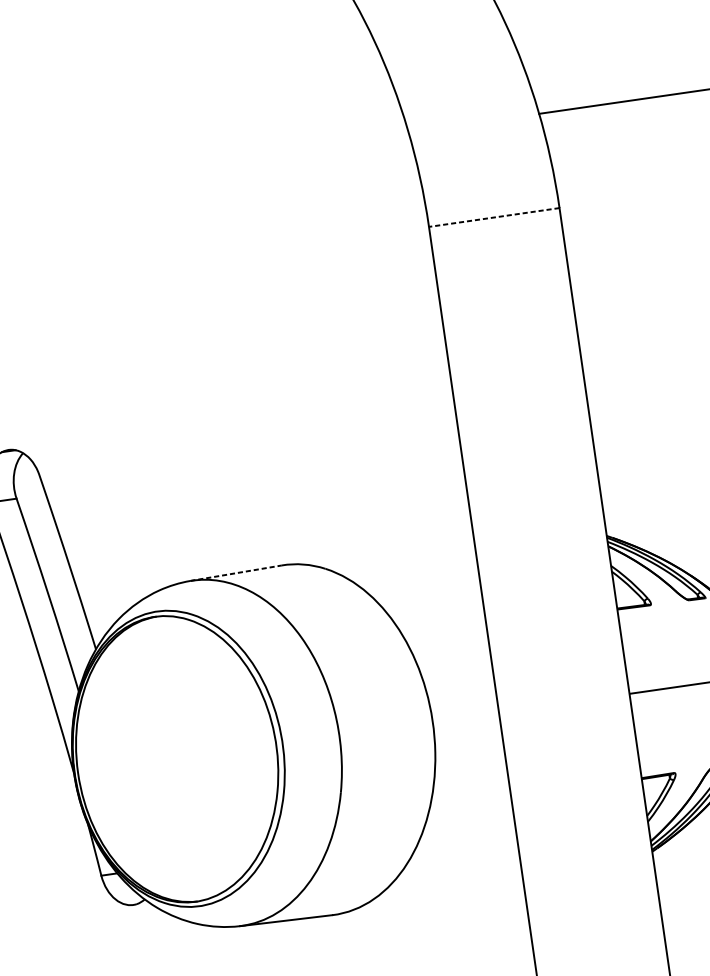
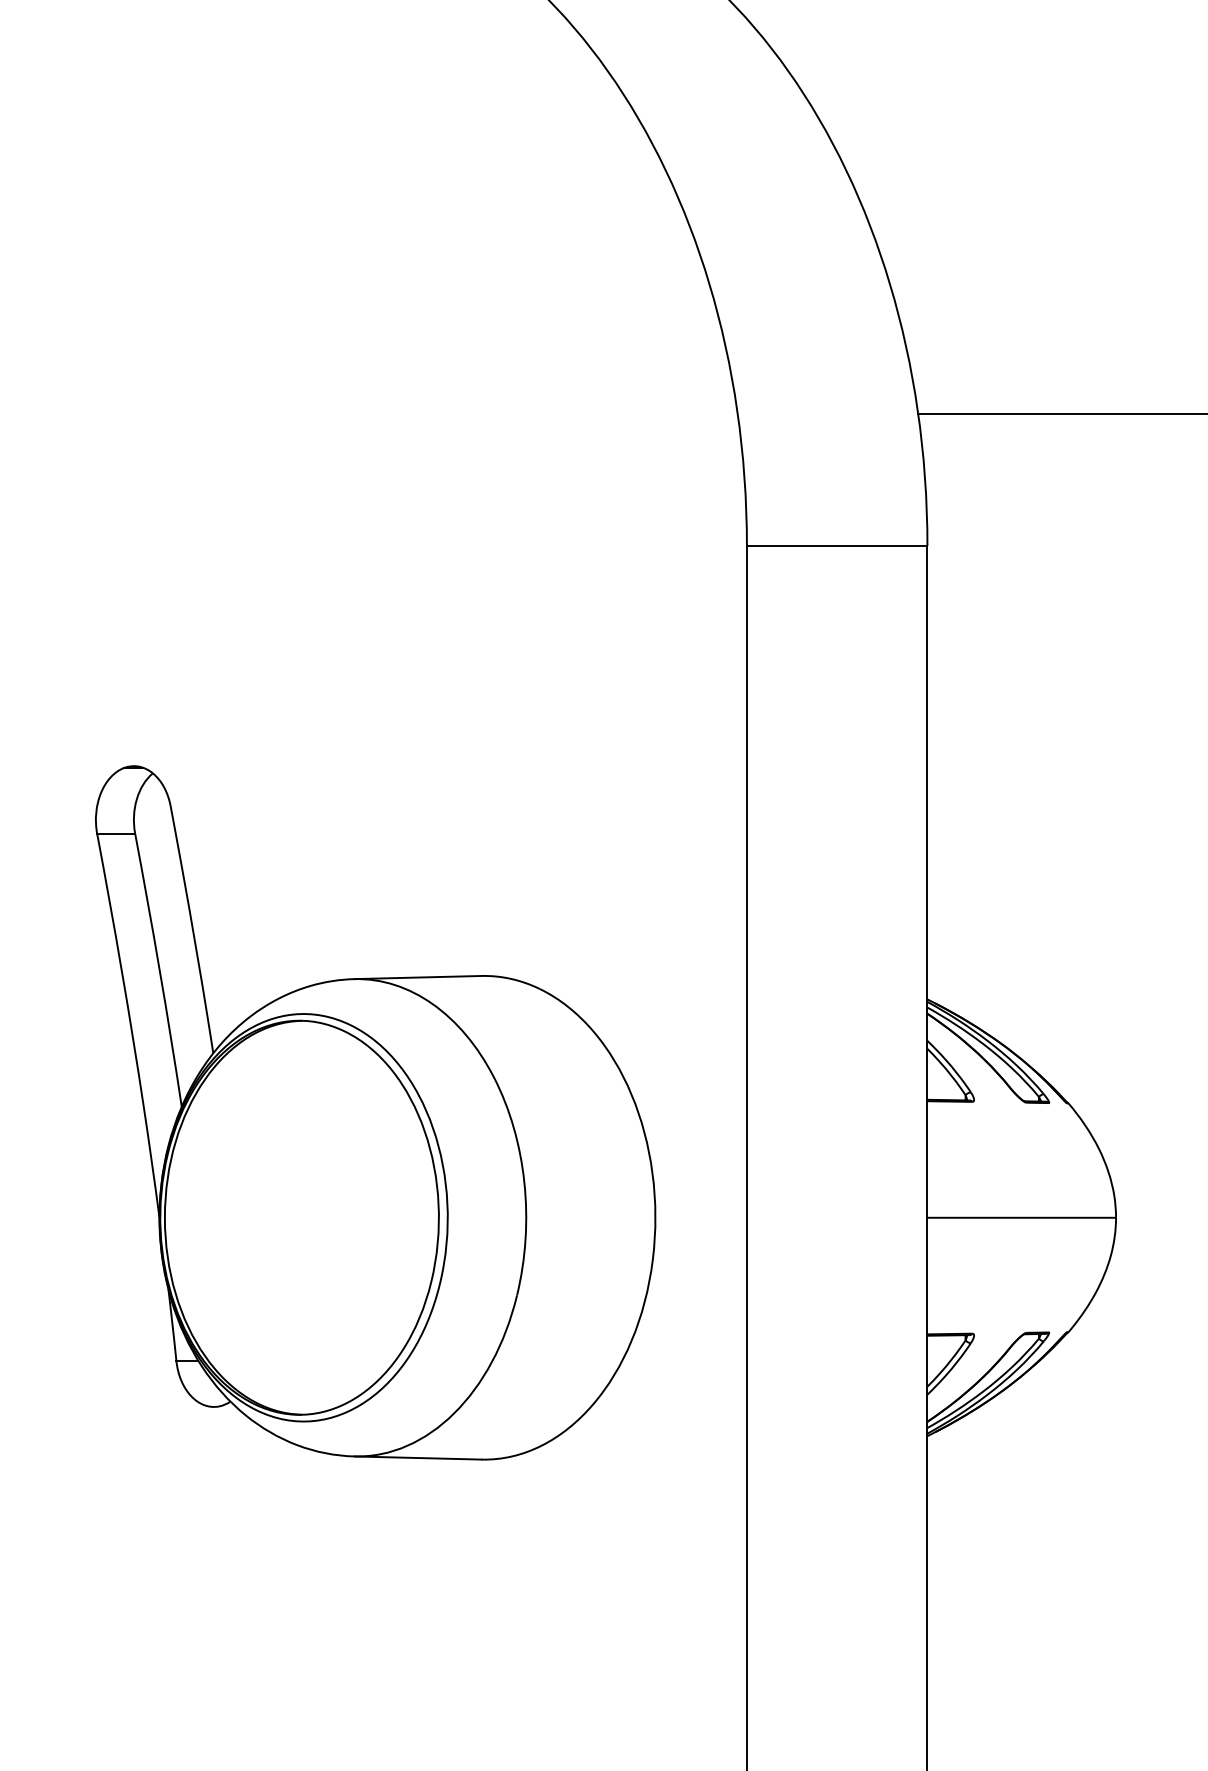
line: (493, 217) -> (836, 546), dashed -> solid
line: (236, 573) -> (418, 977), dashed -> solid

